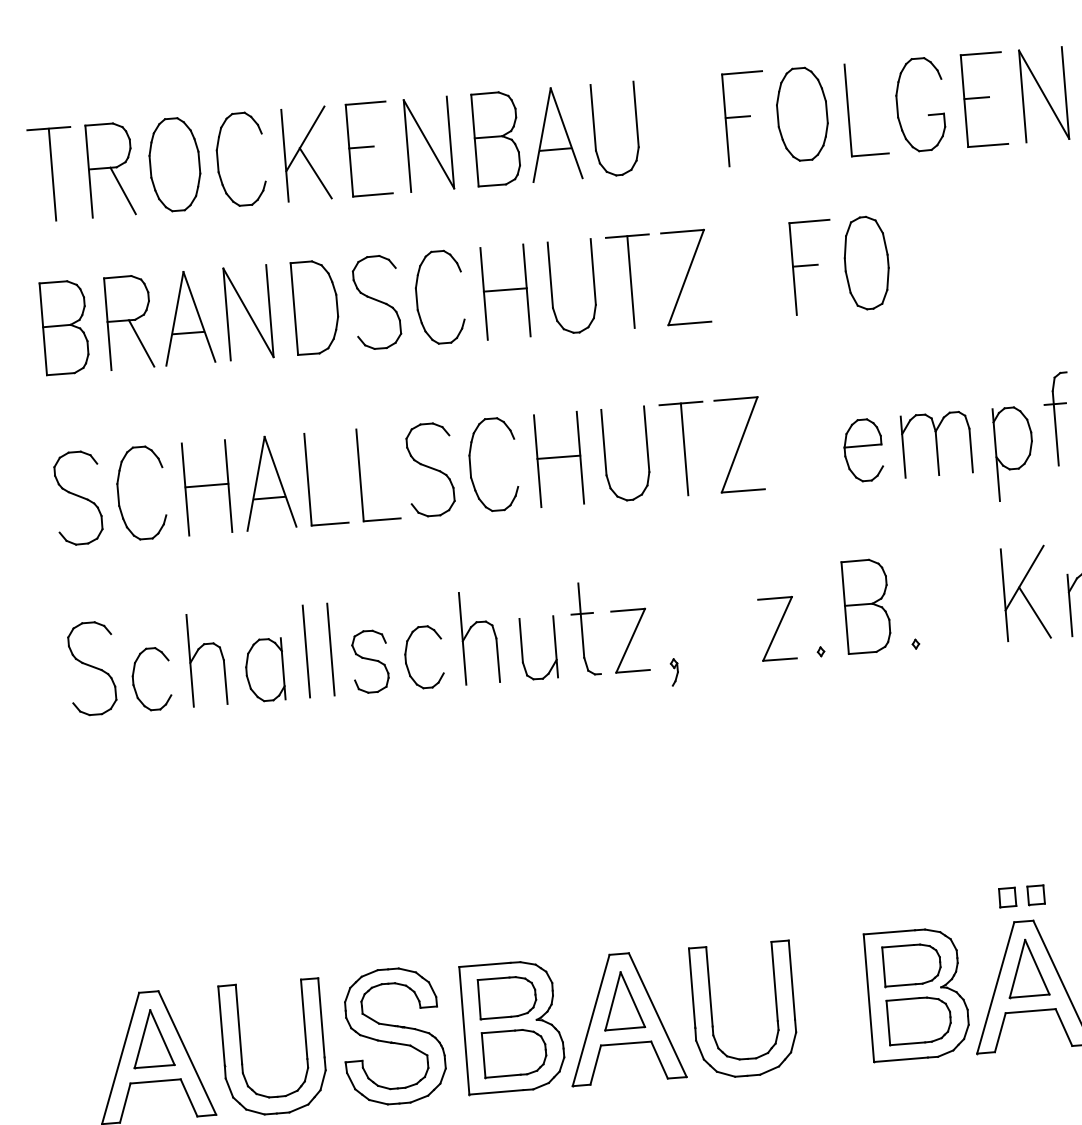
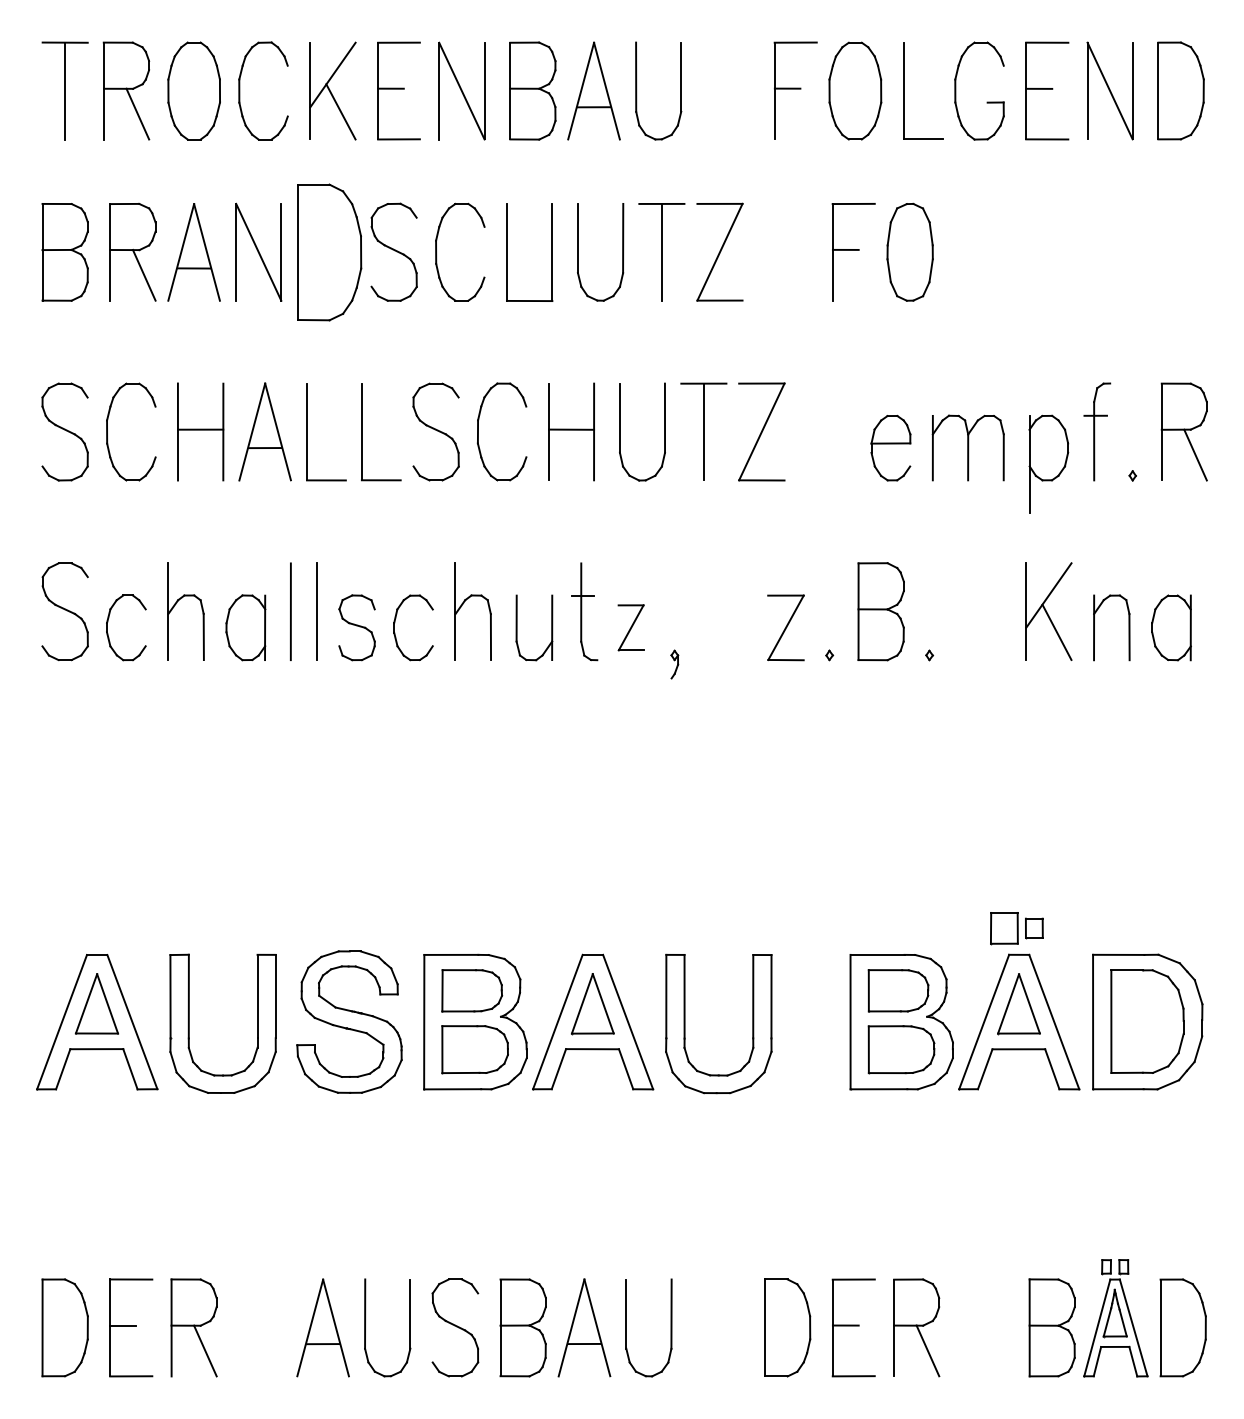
line: (505, 289) -> (529, 300), moved
part: (315, 306) -> (329, 251), size x1.4
part: (629, 640) -> (630, 627), size x0.7
part: (1006, 897) -> (1003, 928), size x1.6

